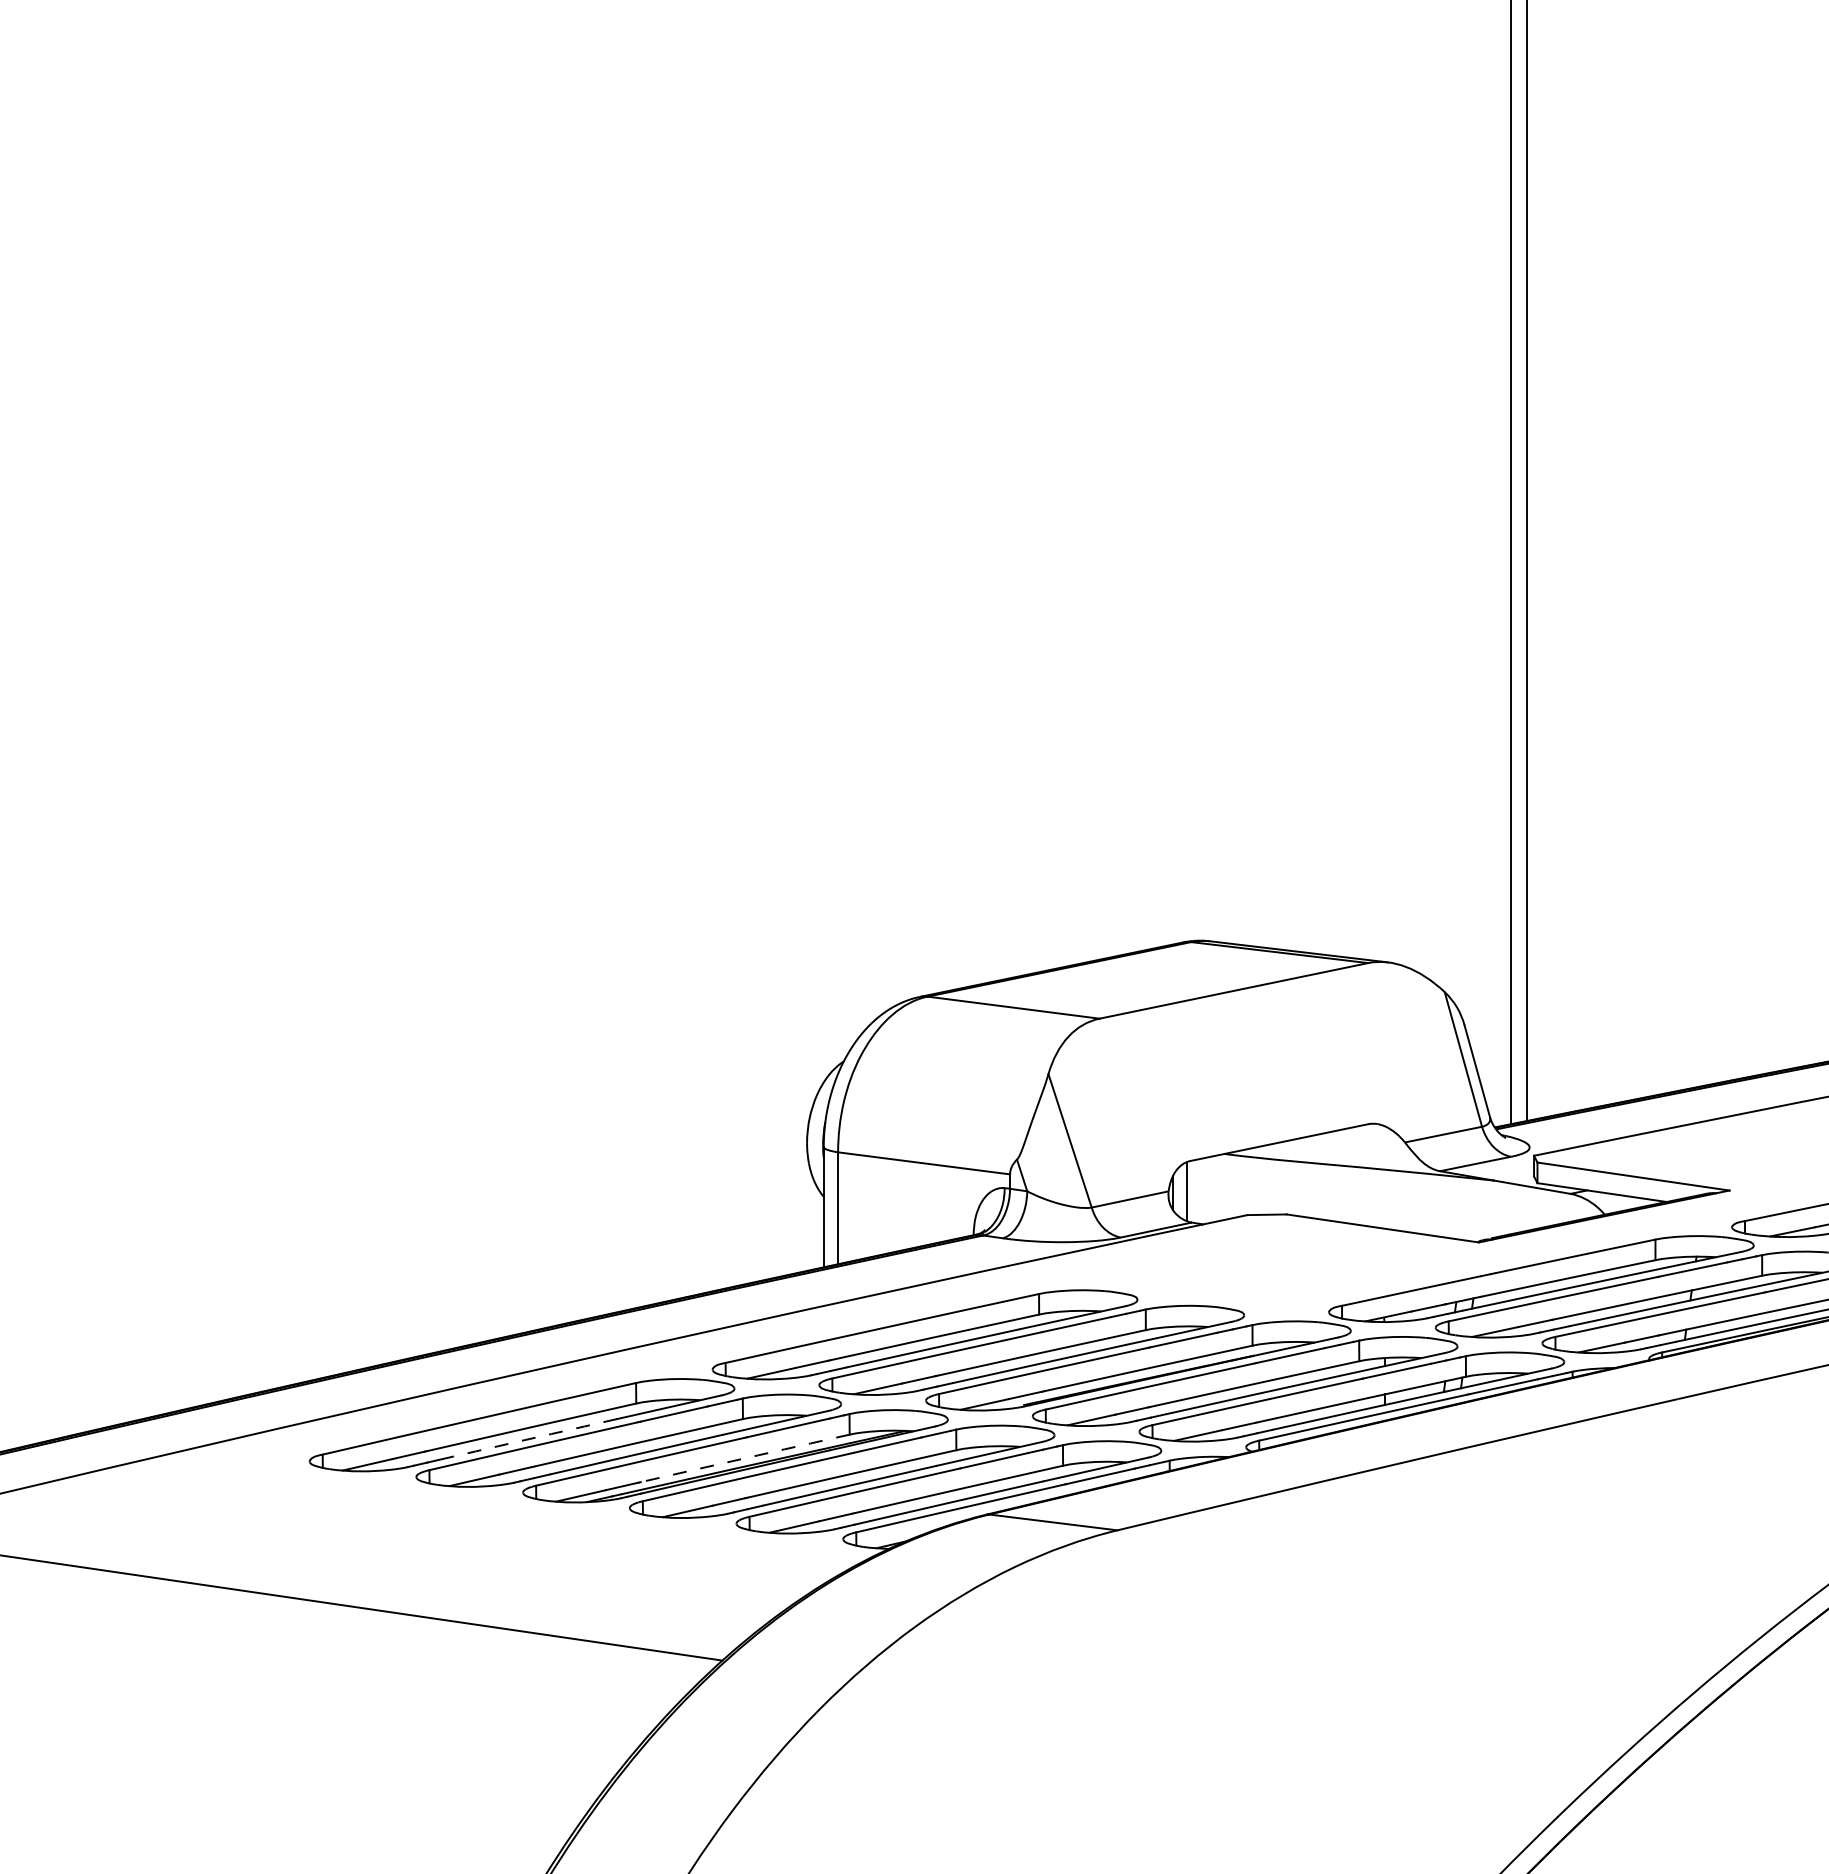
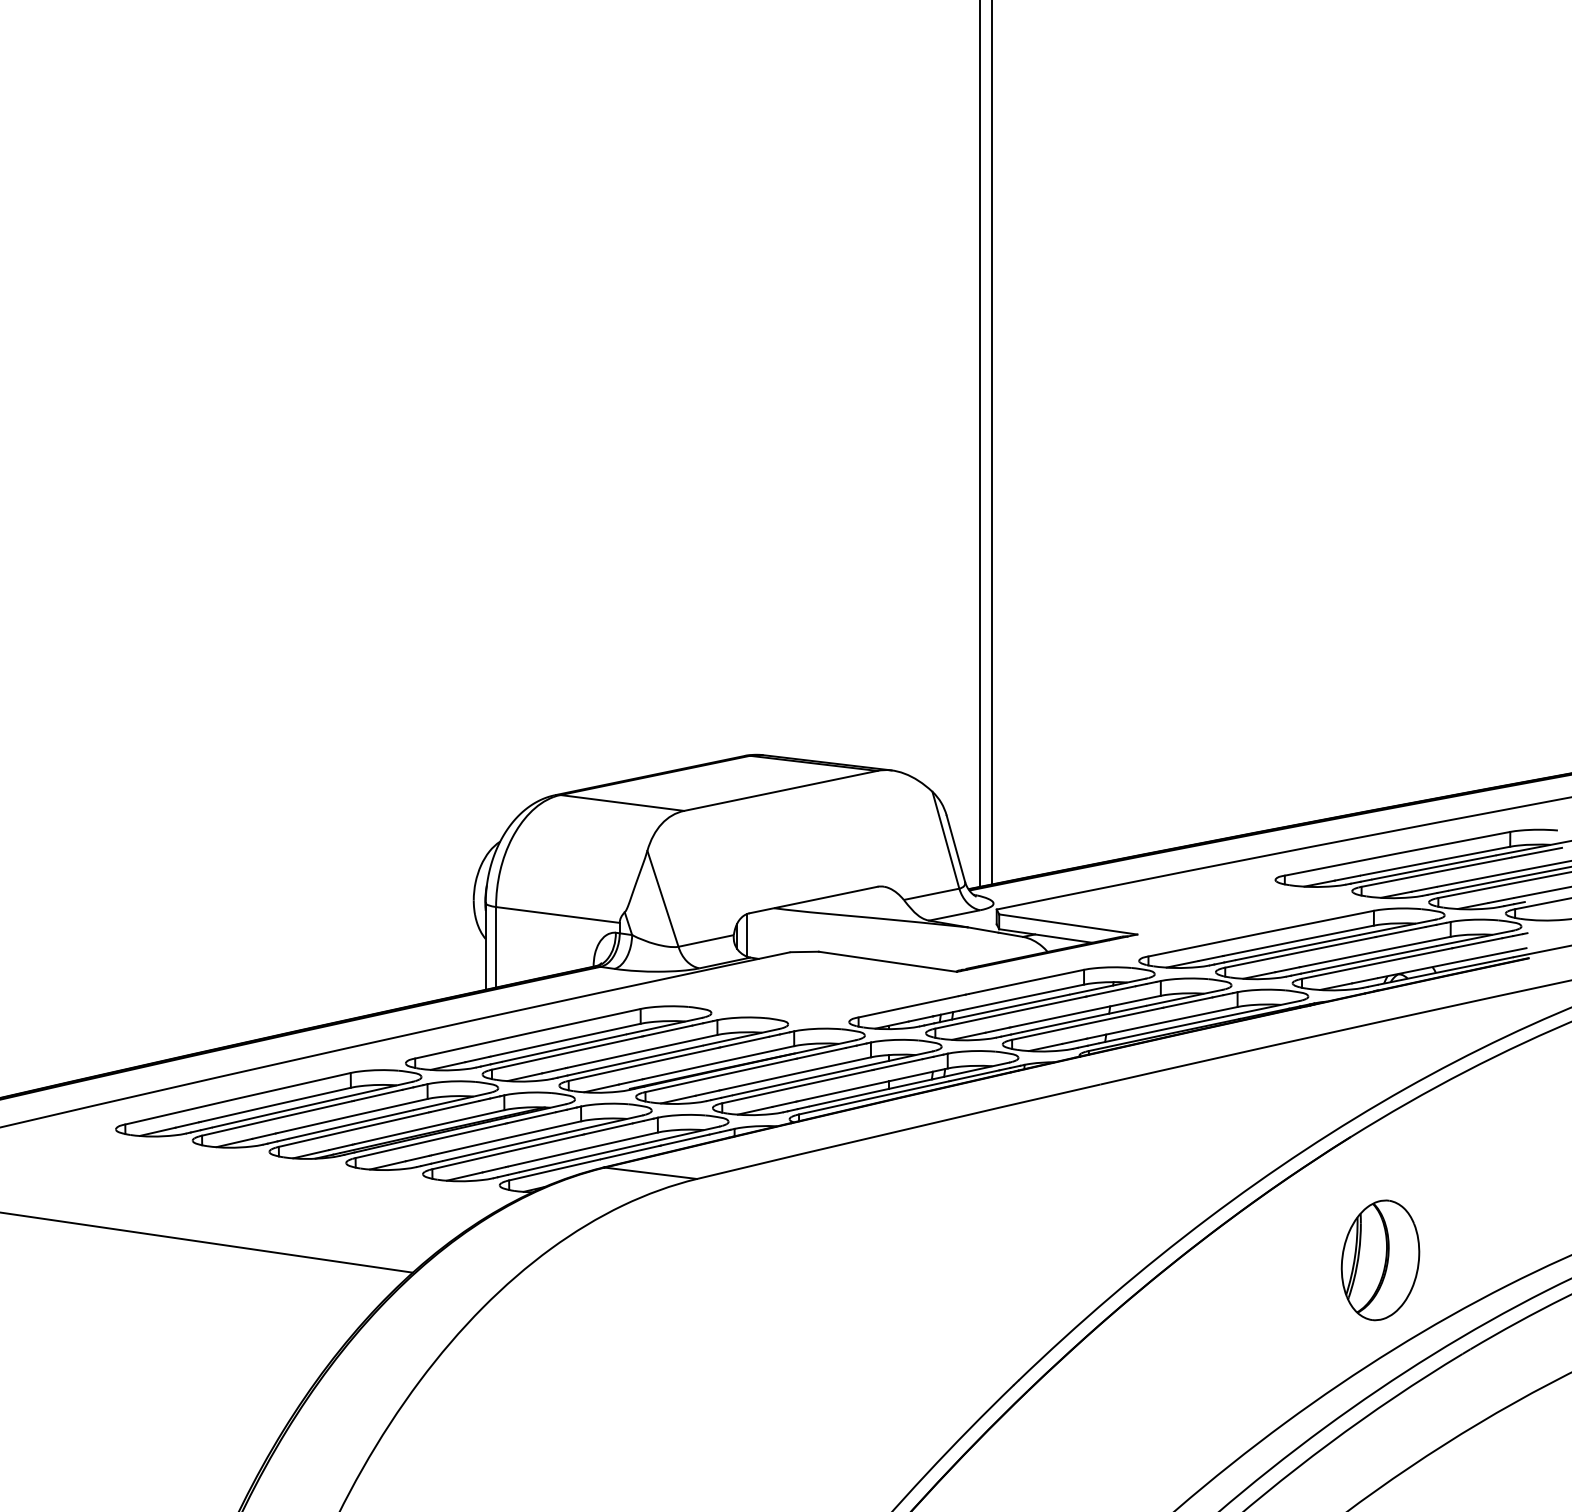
arc: (530, 1439) -> (274, 1113), dashed -> solid
arc: (745, 1458) -> (429, 1127), dashed -> solid

